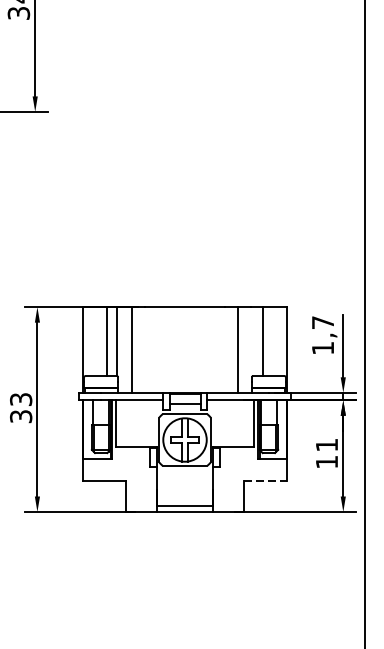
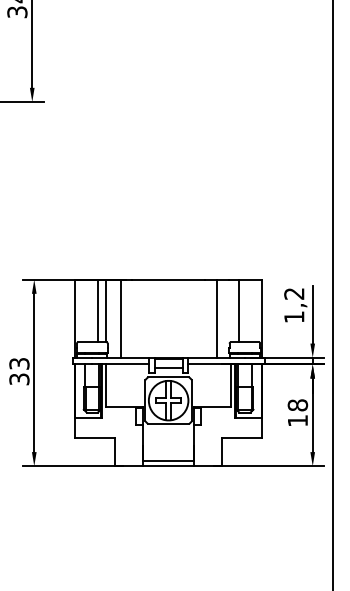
text: (323, 322) -> (294, 293), 1,7 -> 1,2
text: (326, 445) -> (297, 405), 11 -> 18
line: (266, 480) -> (242, 437), dashed -> solid

